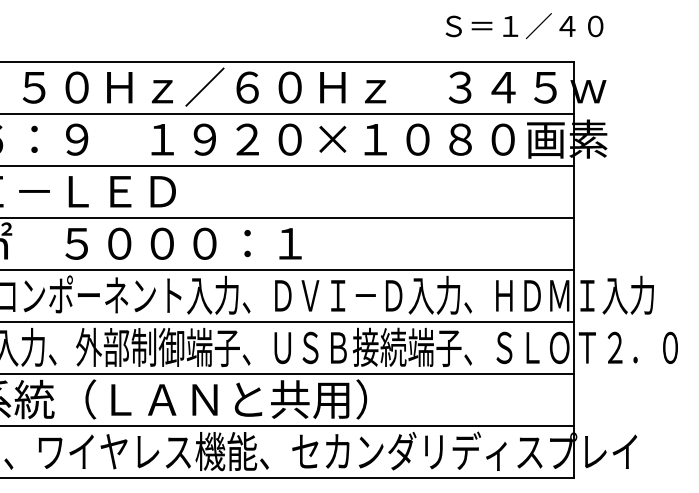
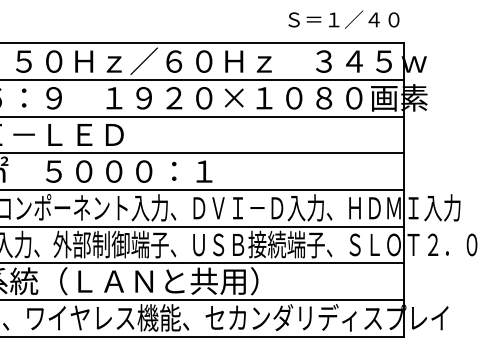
text: (524, 25) -> (343, 19), moved

